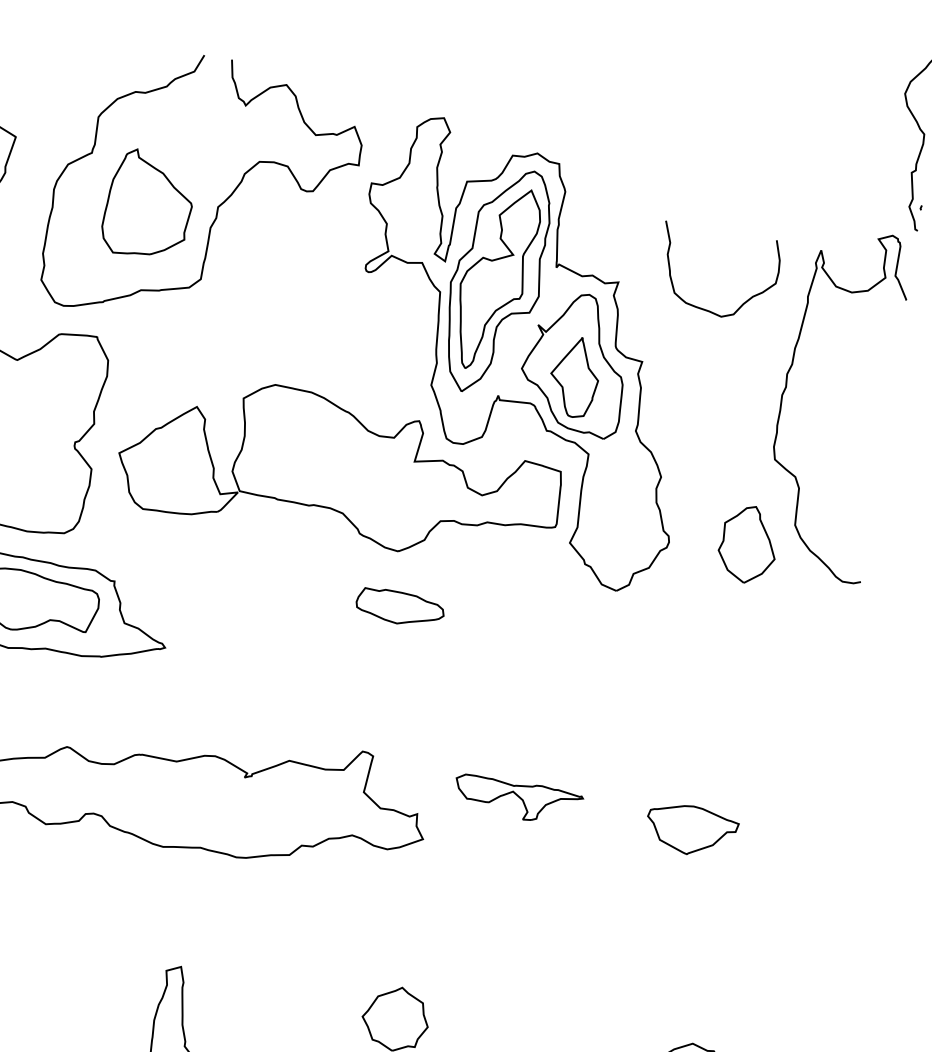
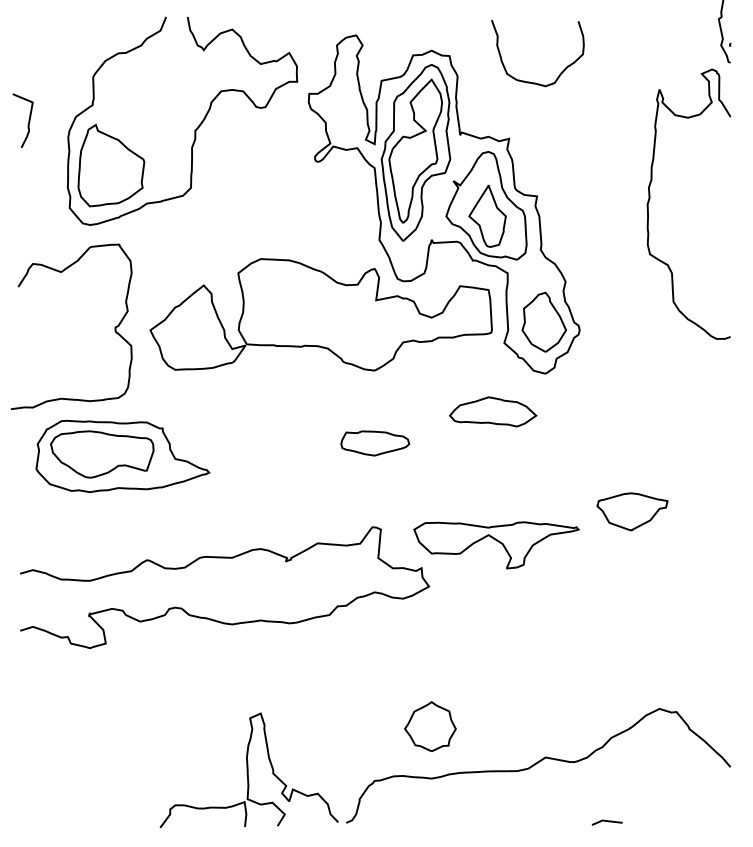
part: (149, 204) -> (111, 165), moved
curve: (702, 307) -> (530, 81), moved
part: (747, 543) -> (543, 321), moved
part: (400, 608) -> (375, 443), moved
part: (541, 628) -> (493, 411), added
part: (517, 800) -> (496, 545), size x1.67
part: (691, 830) -> (632, 511), moved

